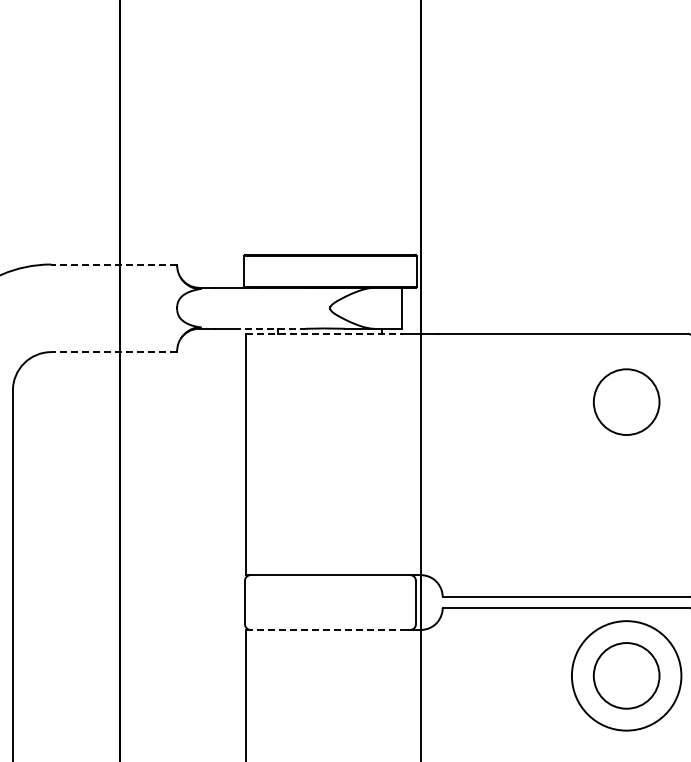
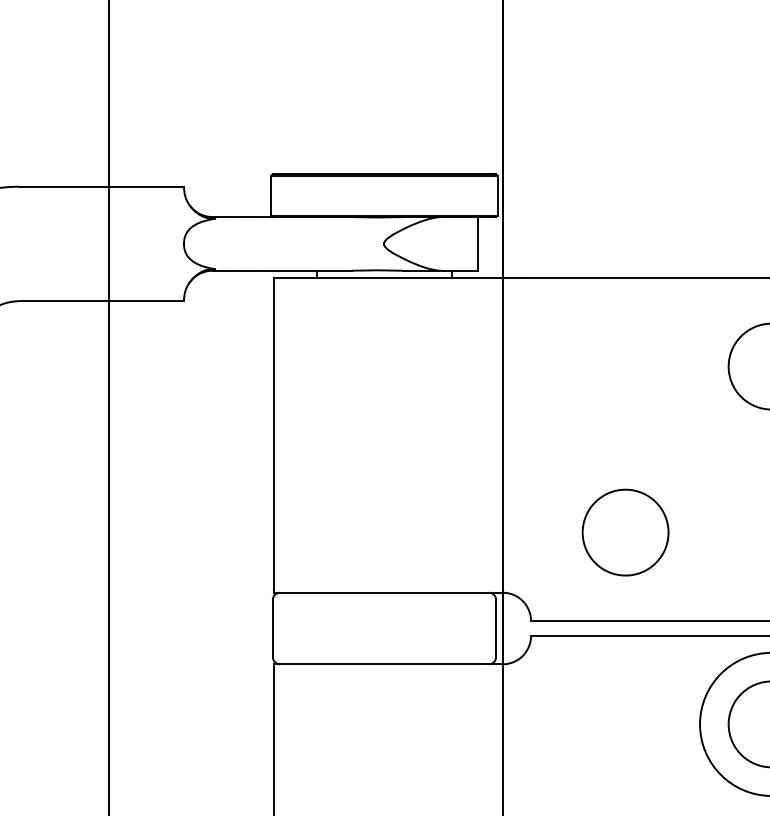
line: (114, 264) -> (102, 186), dashed -> solid
line: (269, 328) -> (304, 270), dashed -> solid
line: (327, 334) -> (380, 278), dashed -> solid
line: (114, 352) -> (102, 301), dashed -> solid
circle: (514, 528) -> (624, 531), added
line: (327, 629) -> (380, 663), dashed -> solid

